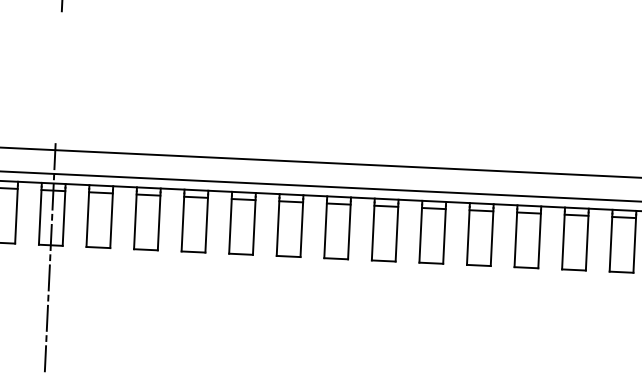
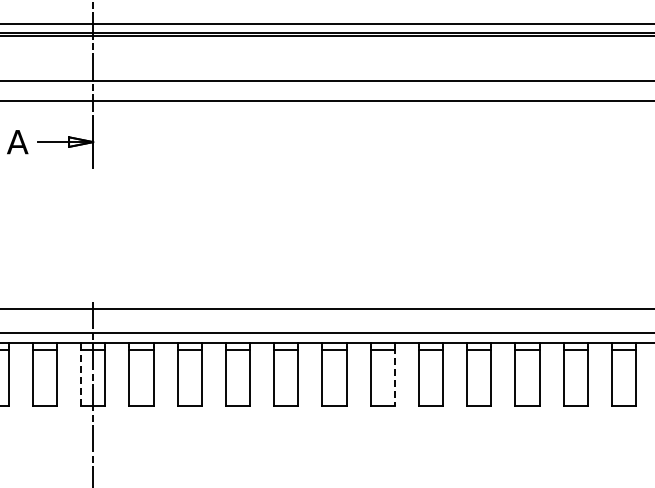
line: (40, 215) -> (81, 375), solid -> dashed
line: (349, 230) -> (394, 376), solid -> dashed

